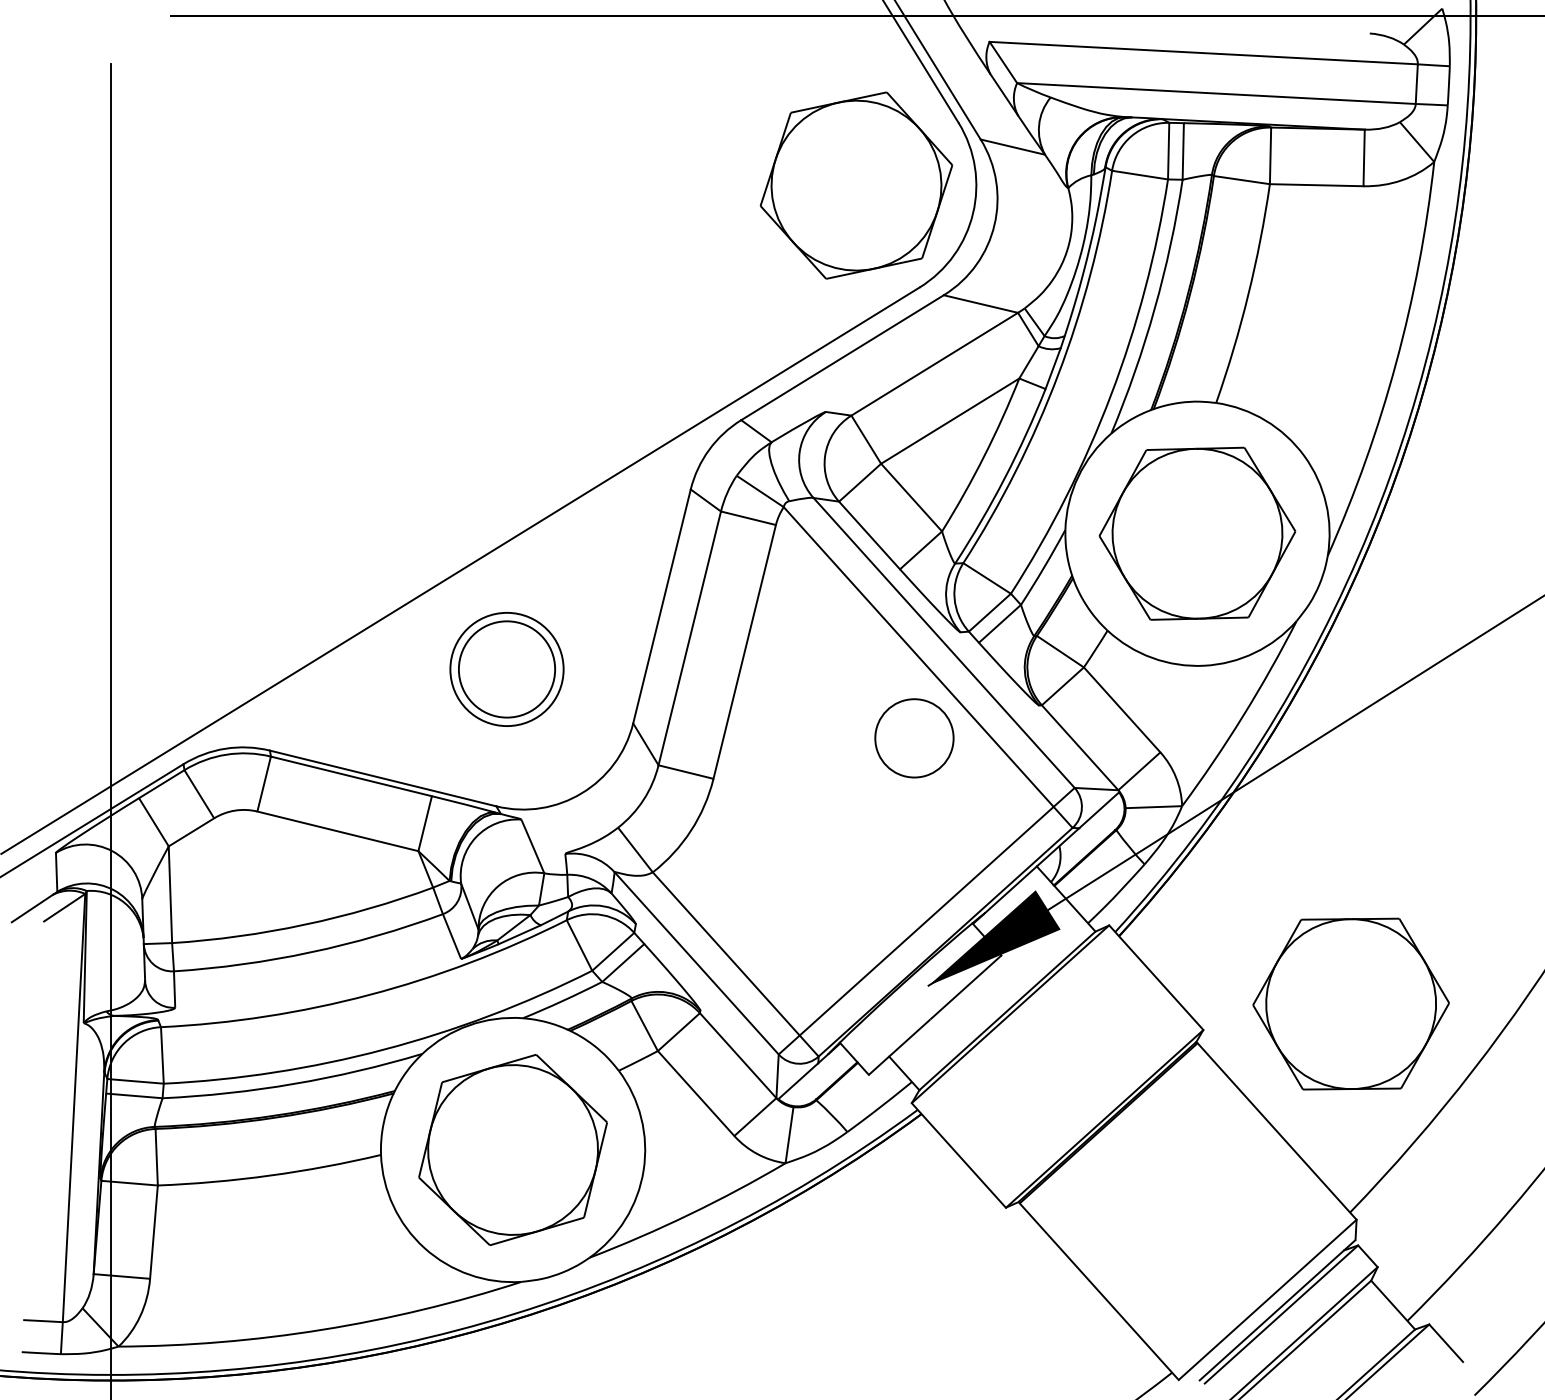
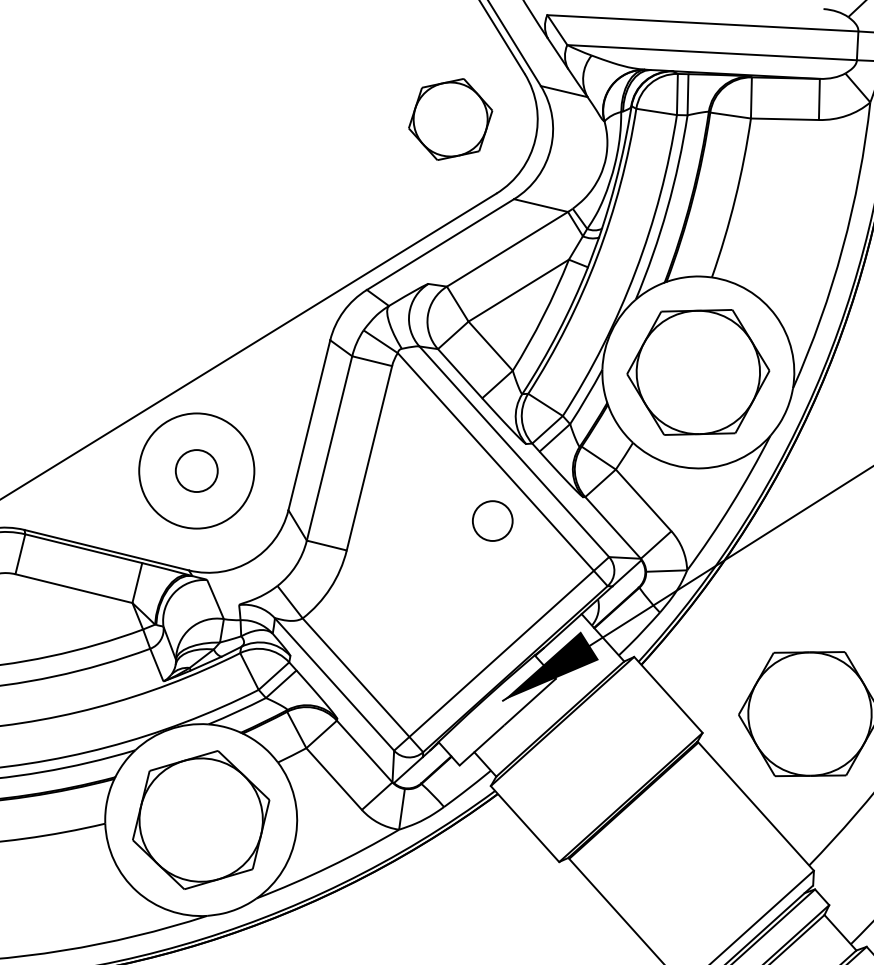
part: (856, 185) -> (450, 119), size x0.6
circle: (506, 669) -> (196, 471), size x0.6
circle: (506, 669) -> (196, 471), size x1.4
circle: (914, 738) -> (492, 521), size x0.7

